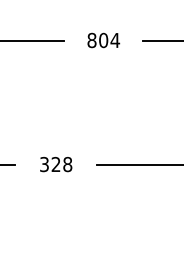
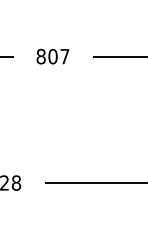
text: (115, 40) -> (65, 56), 804 -> 807

